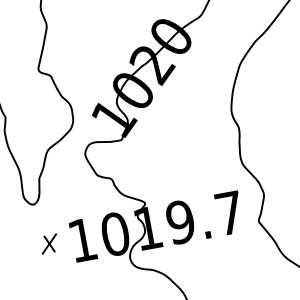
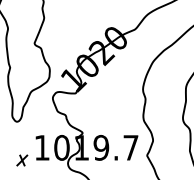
part: (49, 243) -> (22, 160), moved

